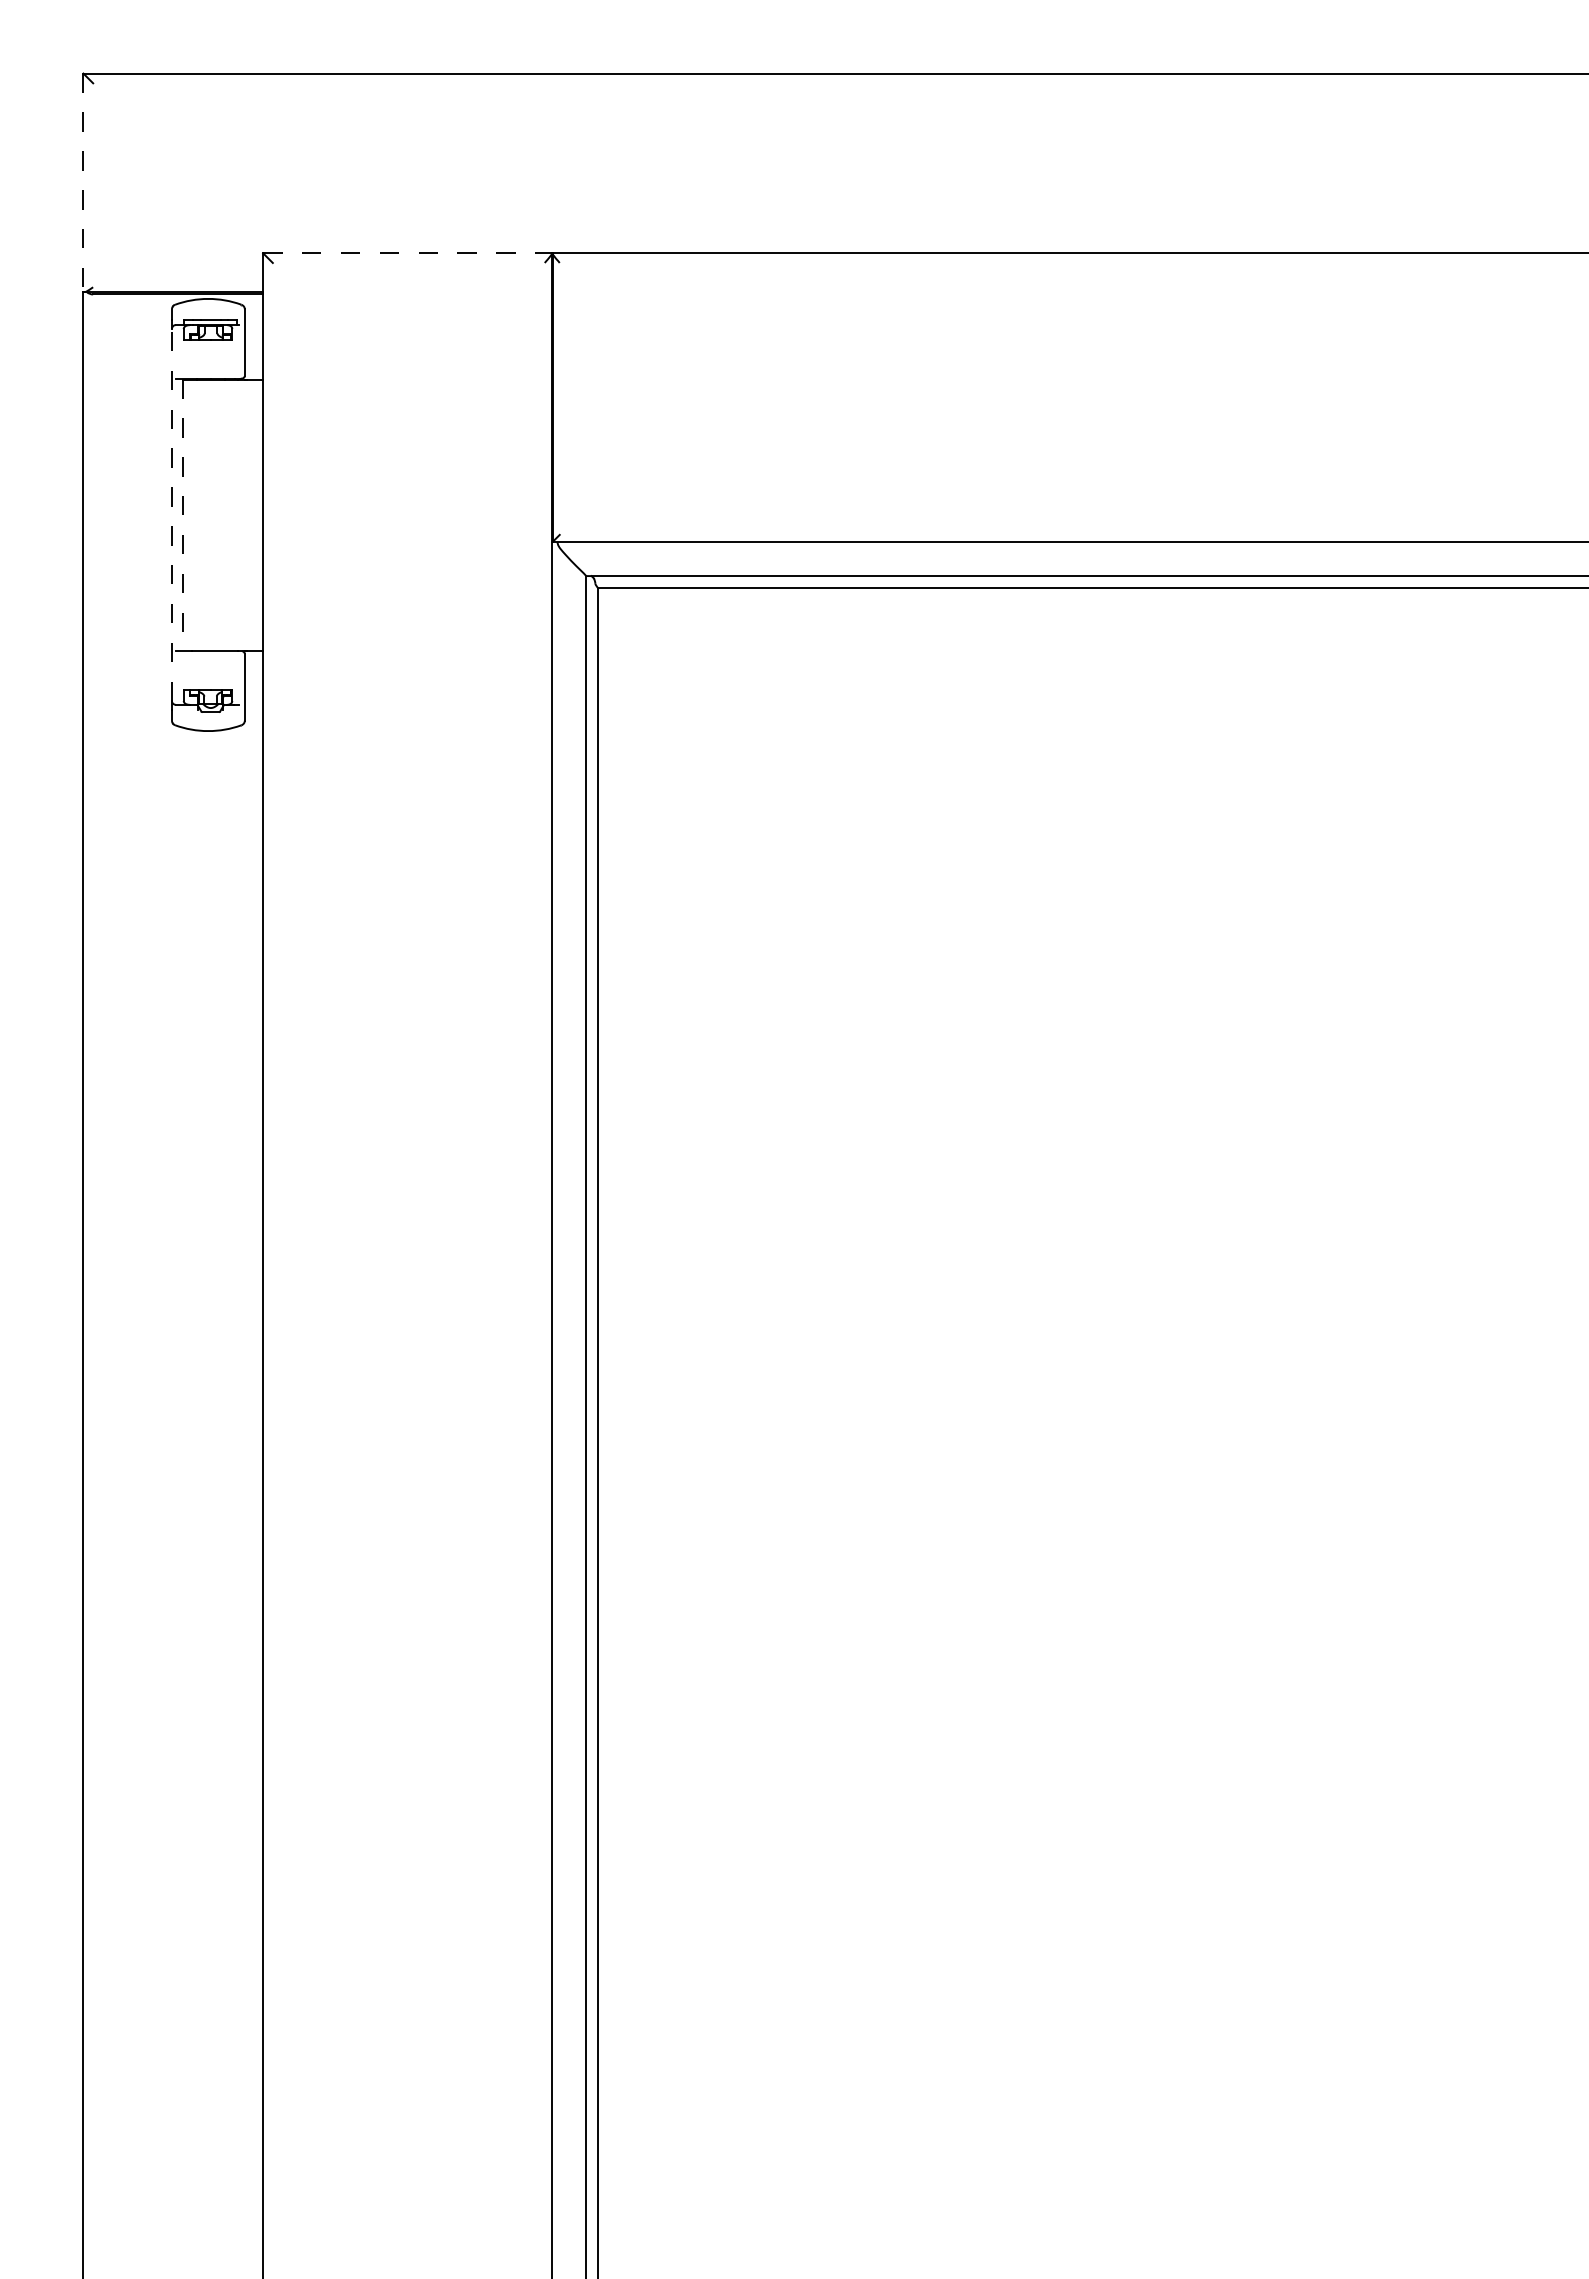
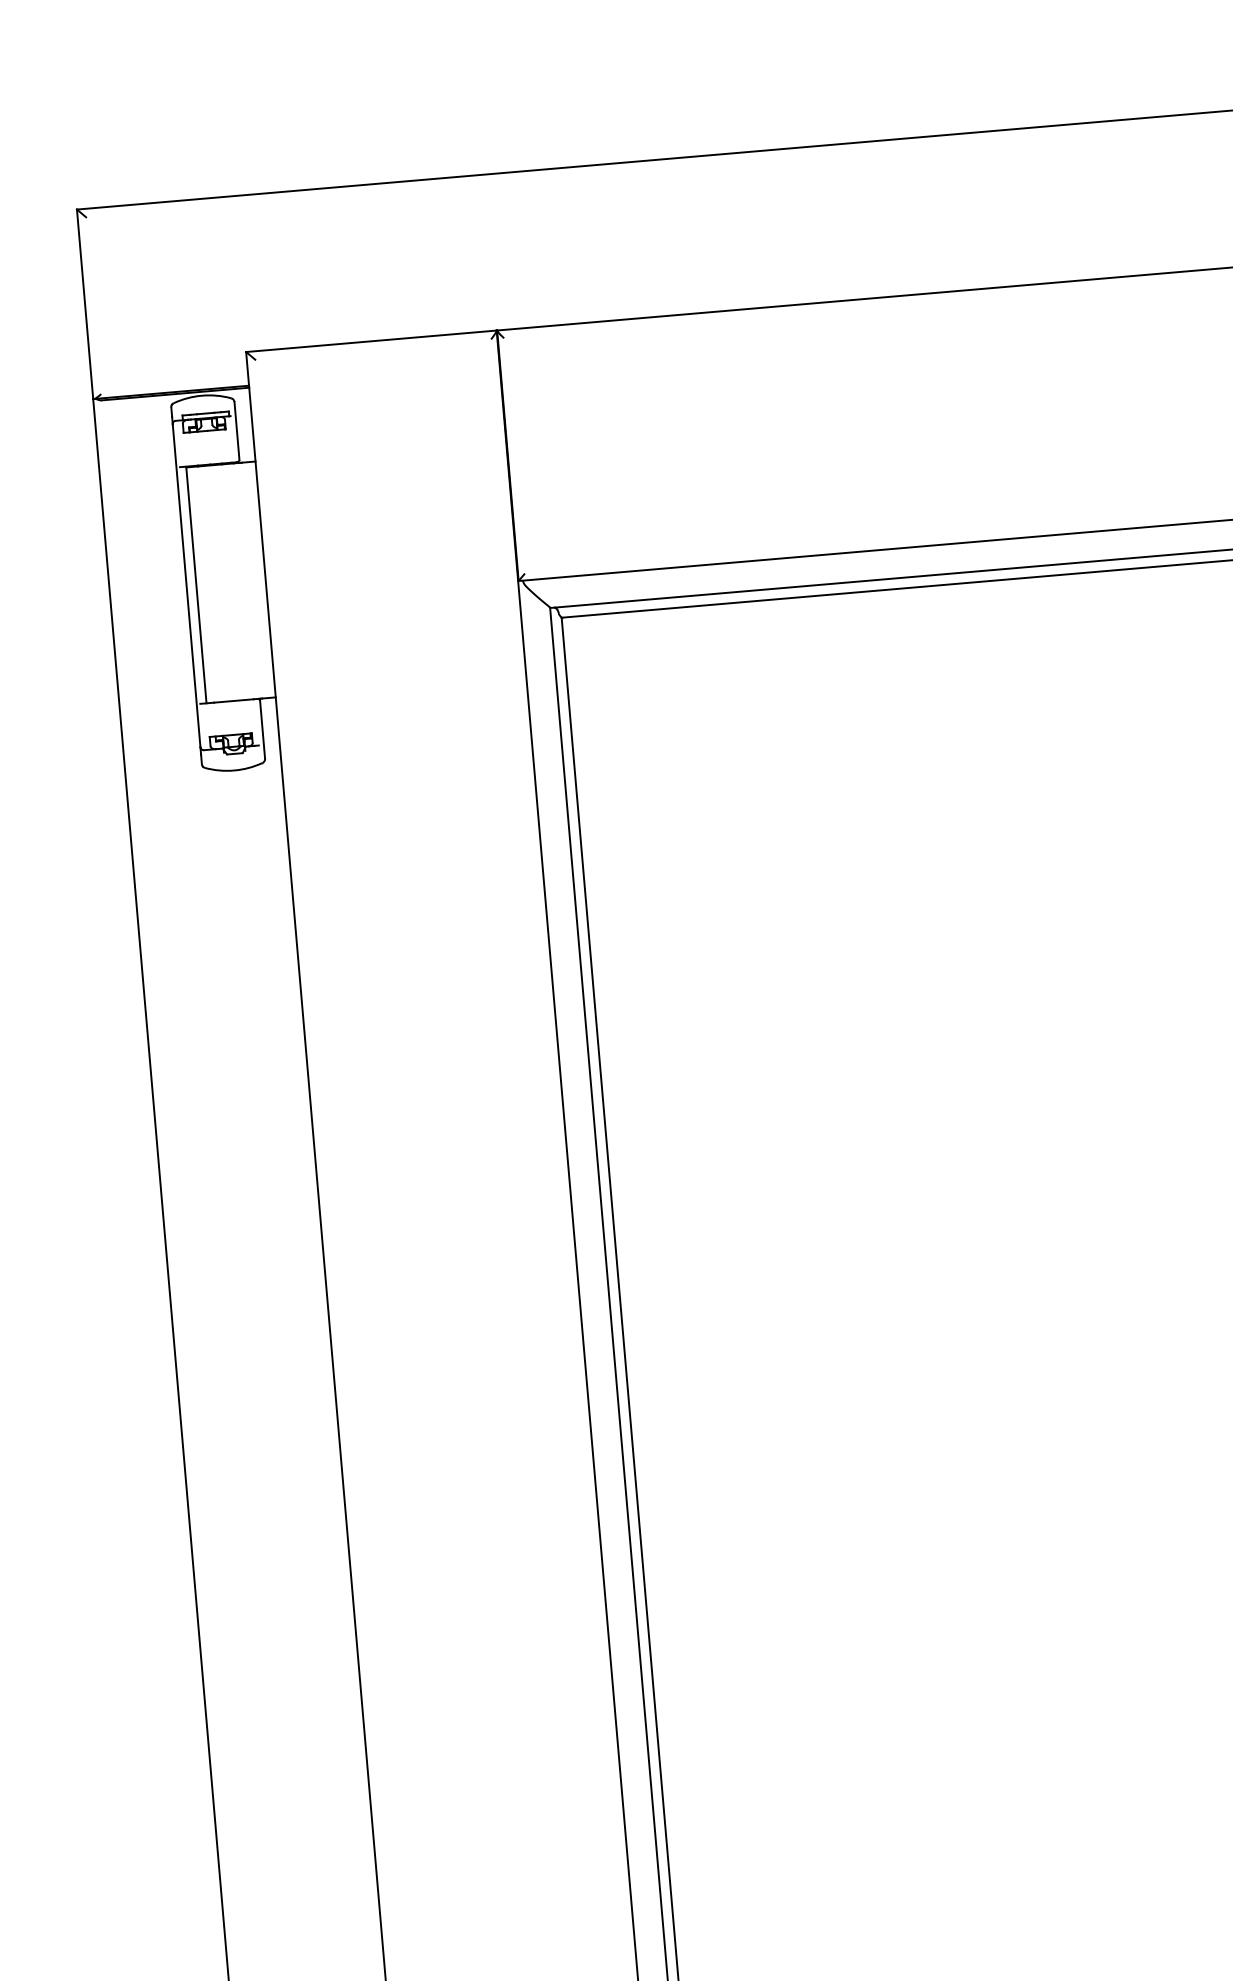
line: (83, 183) -> (85, 304), dashed -> solid
line: (408, 253) -> (372, 341), dashed -> solid
line: (172, 515) -> (187, 586), dashed -> solid
line: (183, 515) -> (196, 585), dashed -> solid

